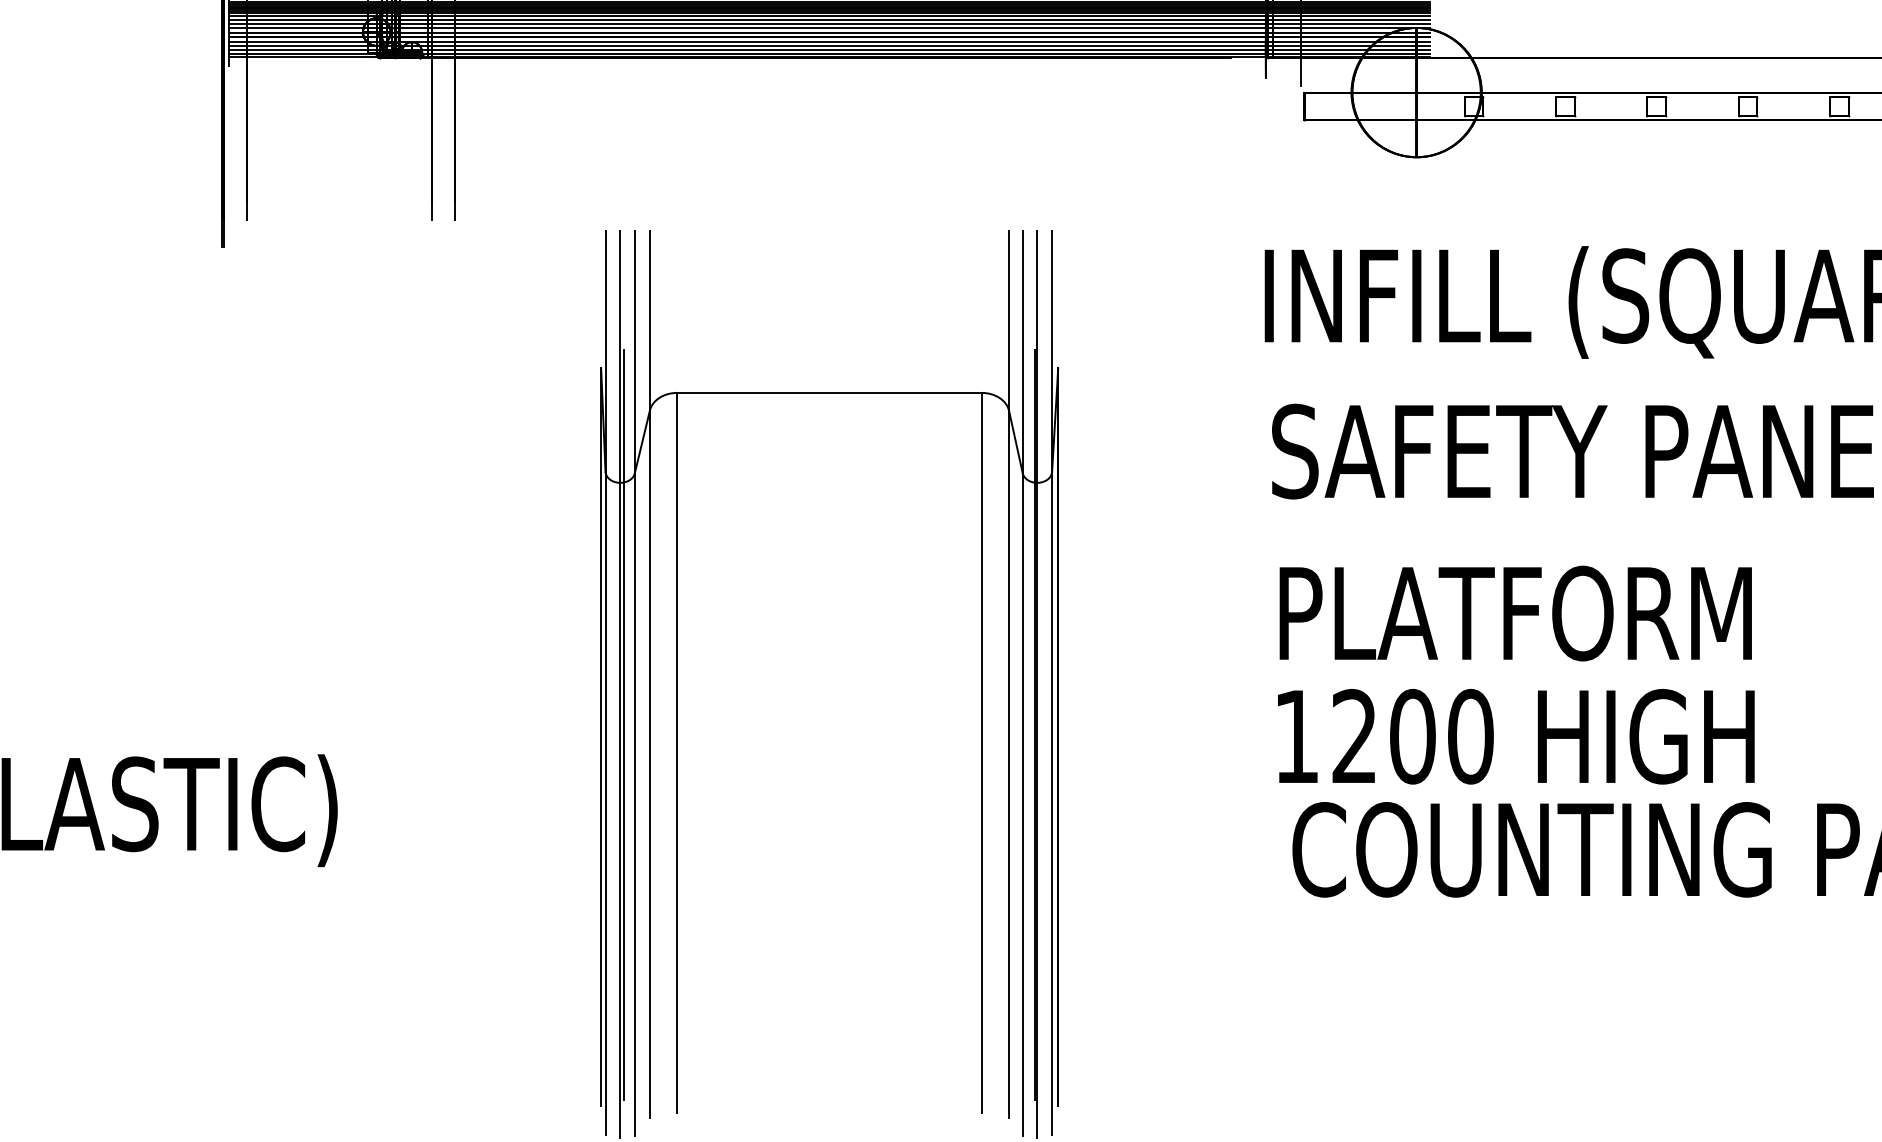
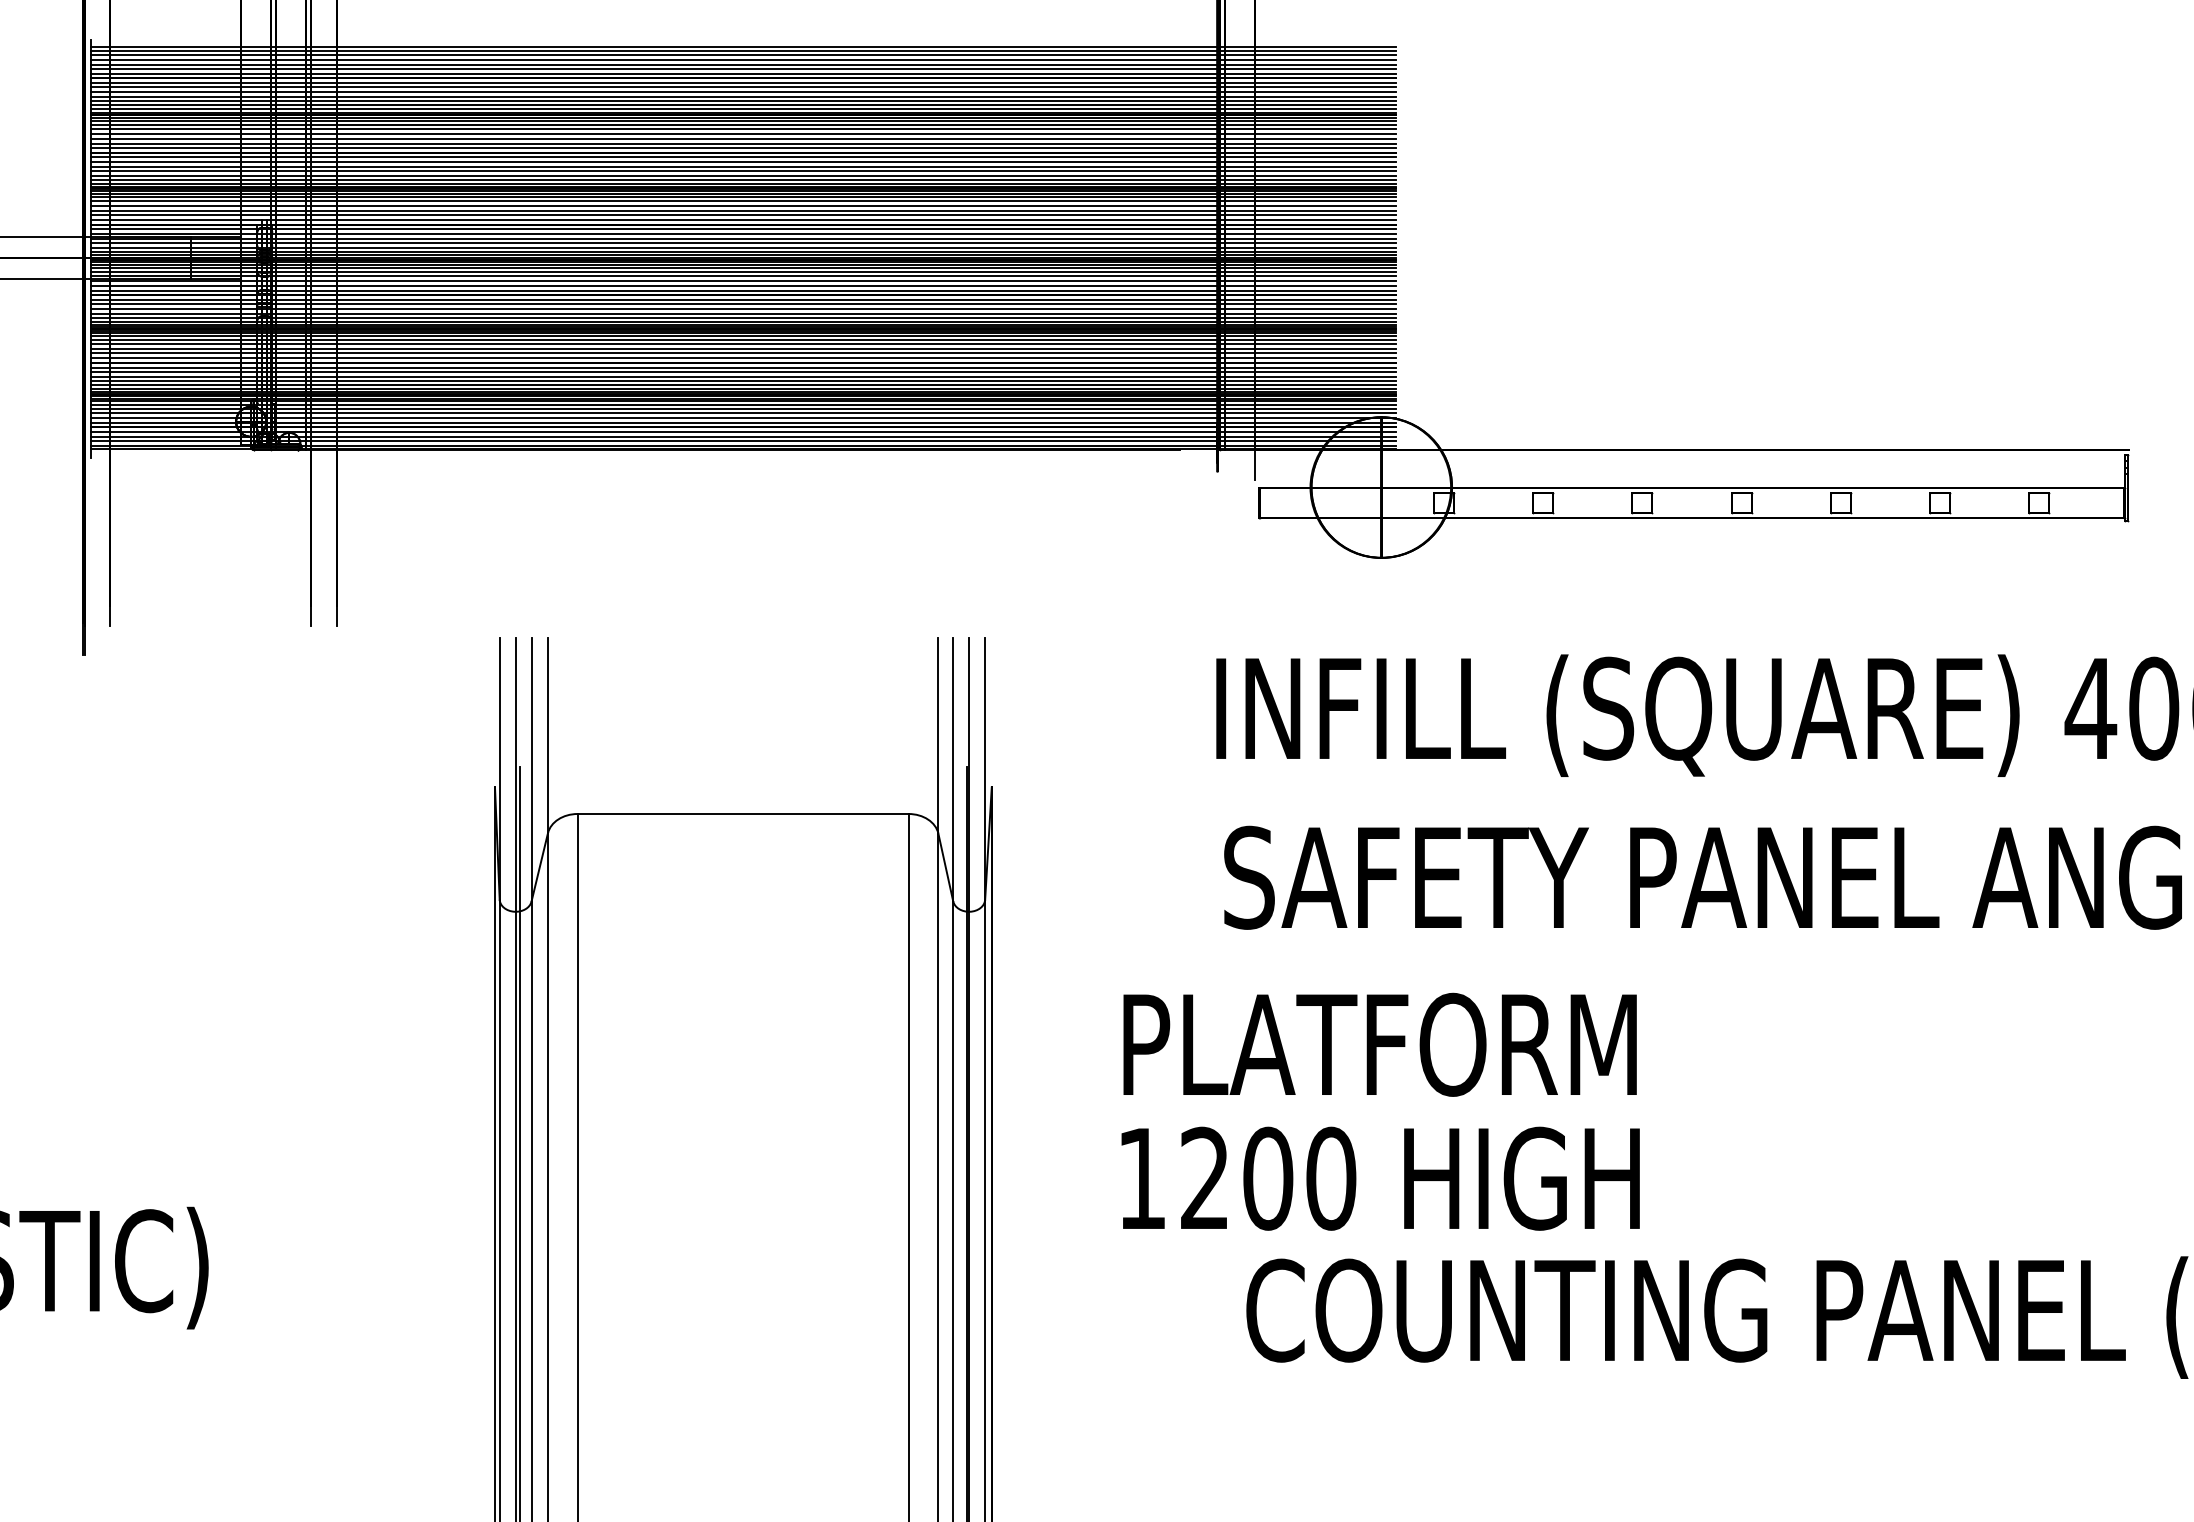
text: (1516, 674) -> (1380, 1111), moved

